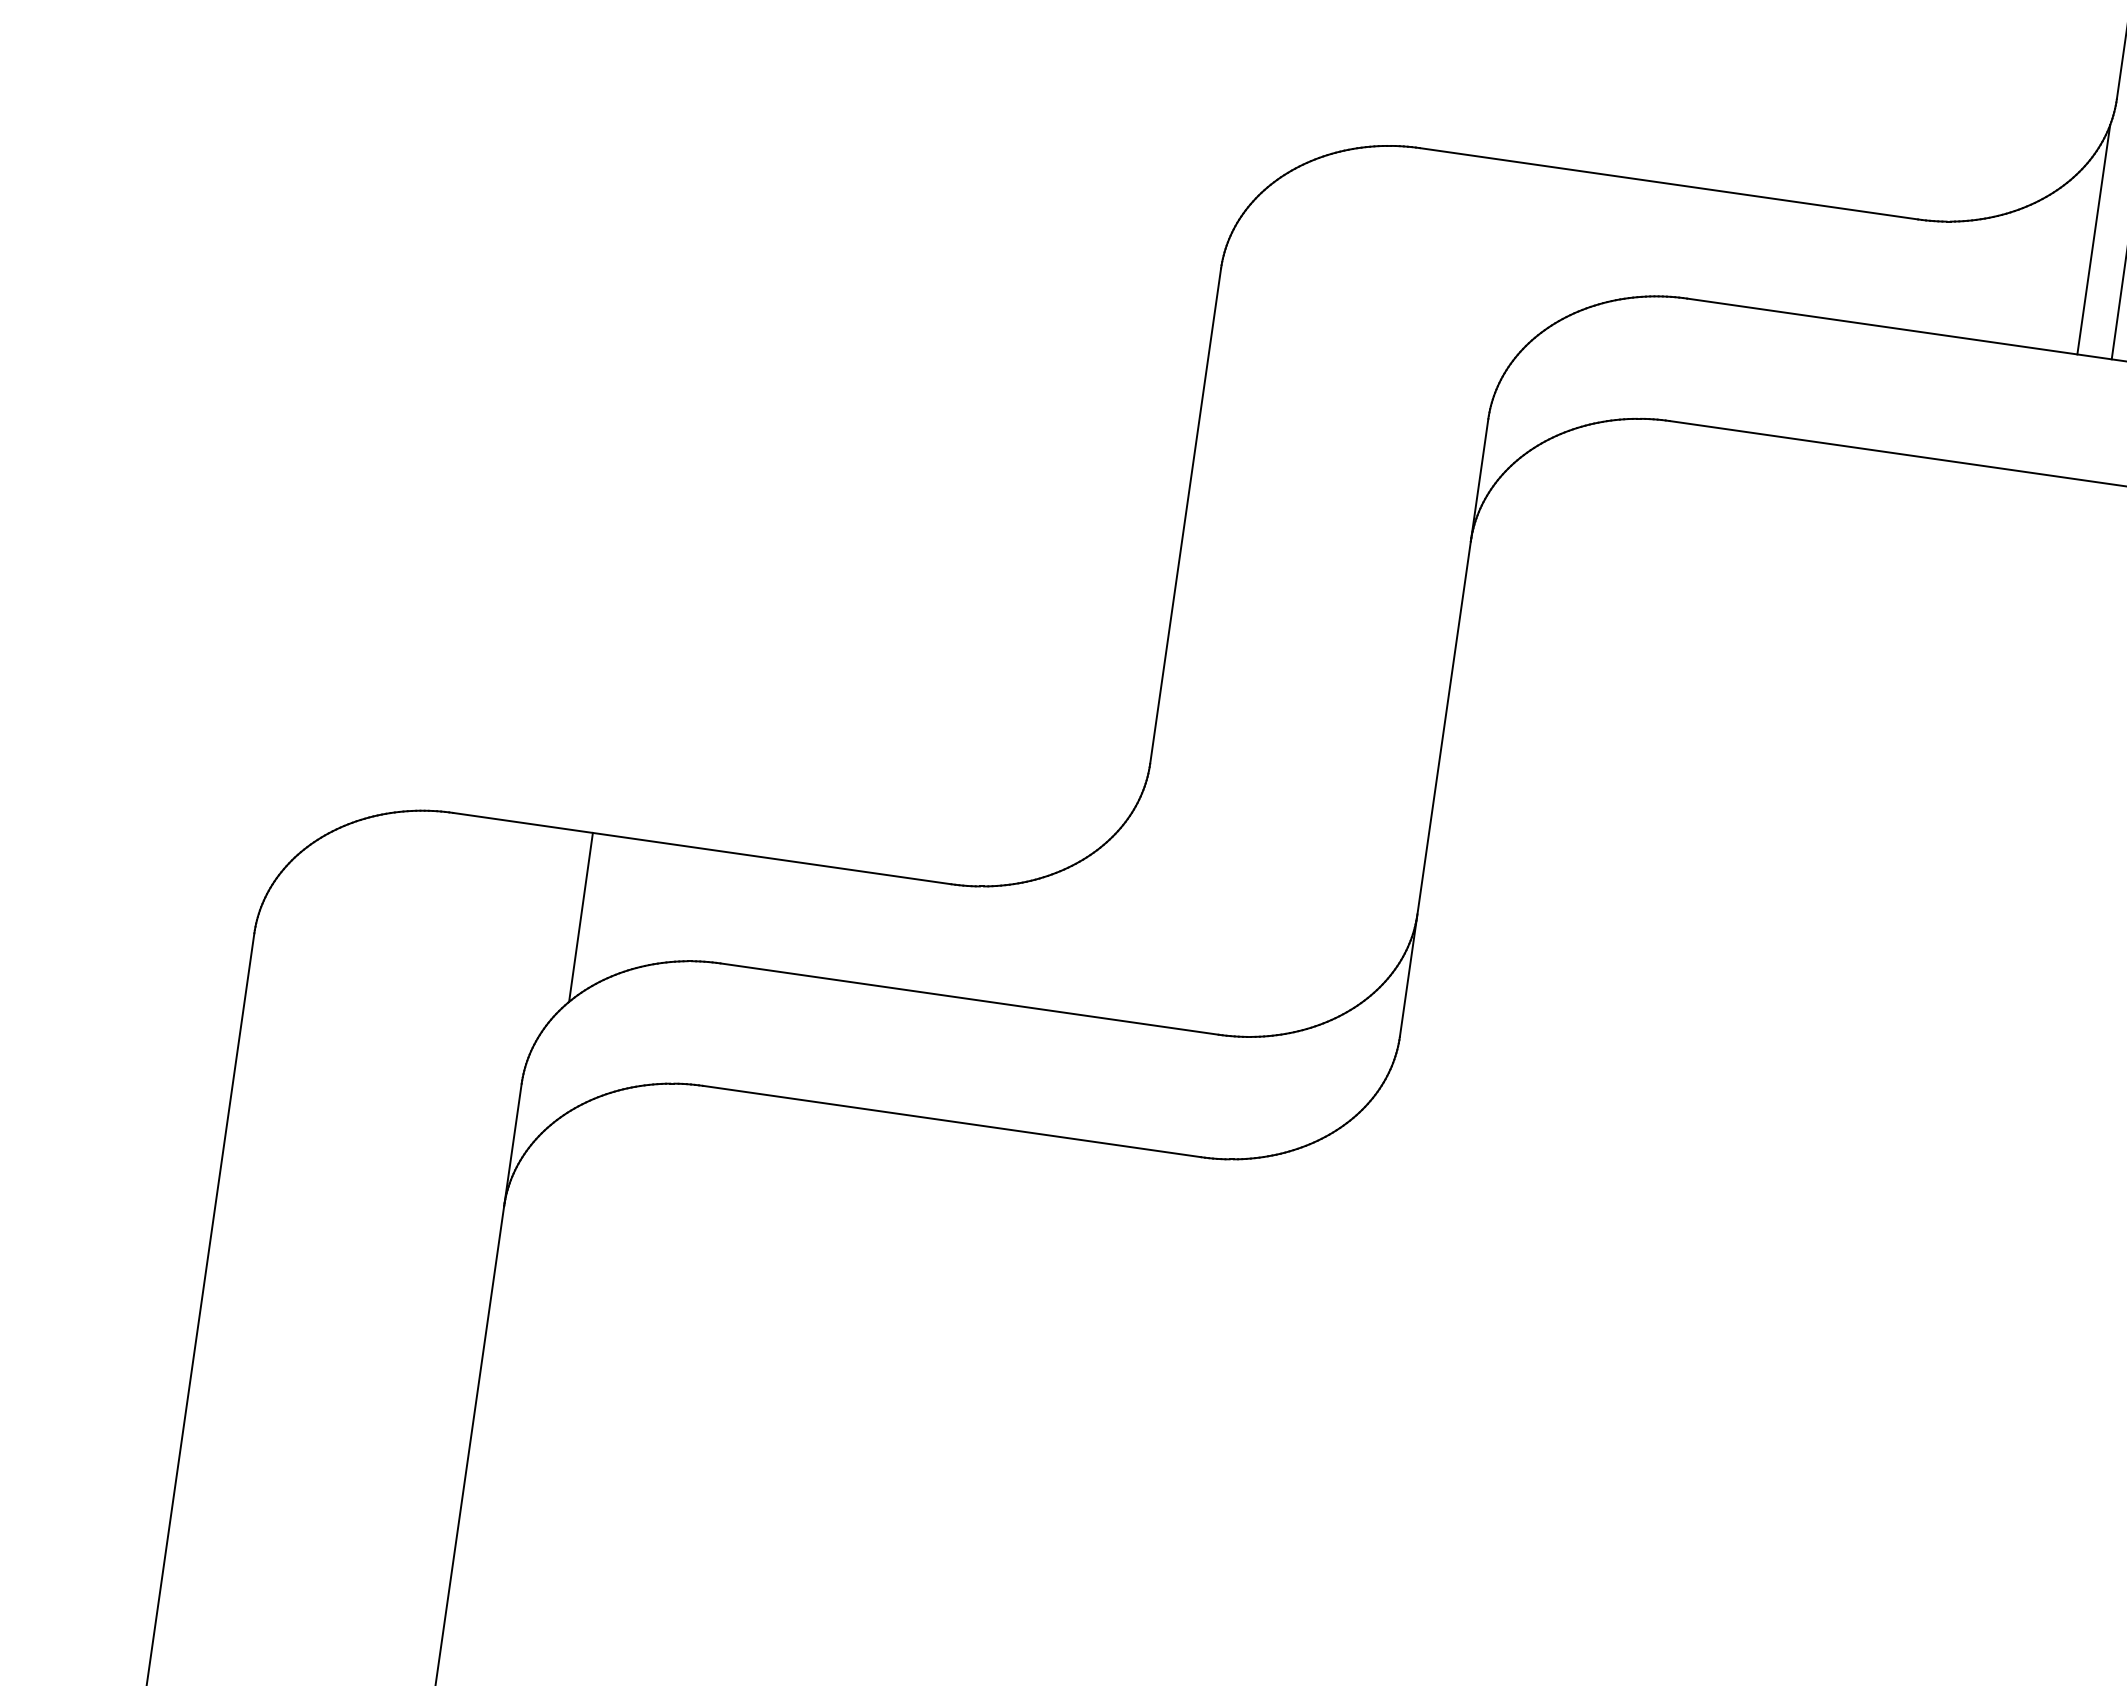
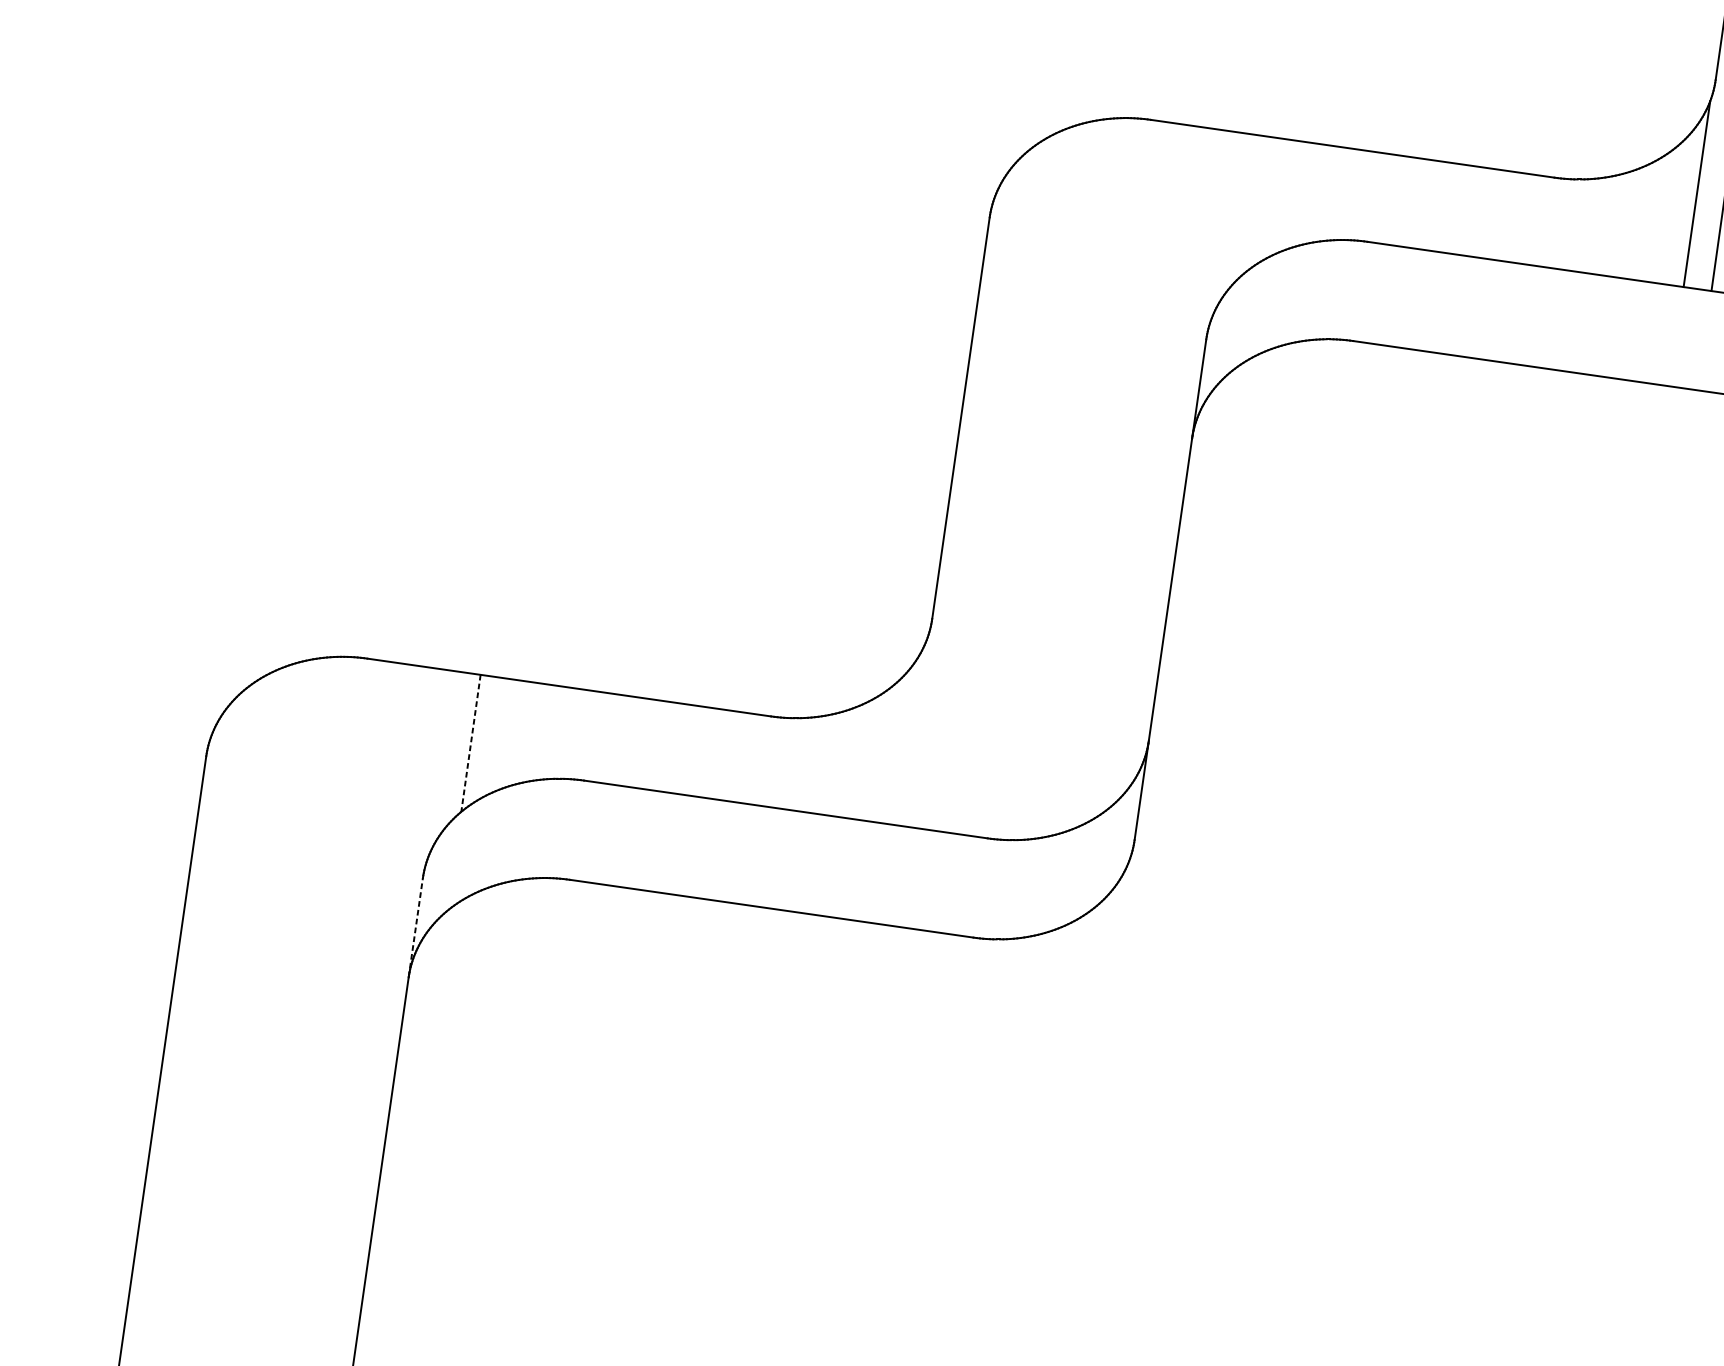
line: (580, 917) -> (470, 743), solid -> dashed
line: (512, 1144) -> (415, 927), solid -> dashed

